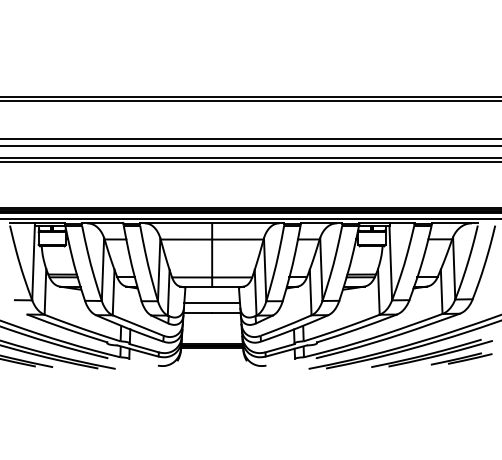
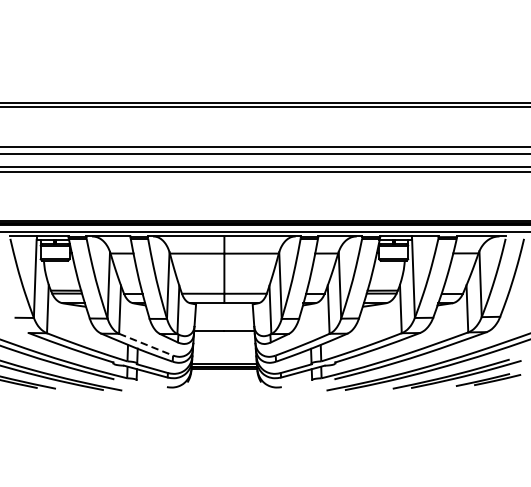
line: (211, 302) -> (223, 320), removed
line: (138, 325) -> (146, 344), solid -> dashed

